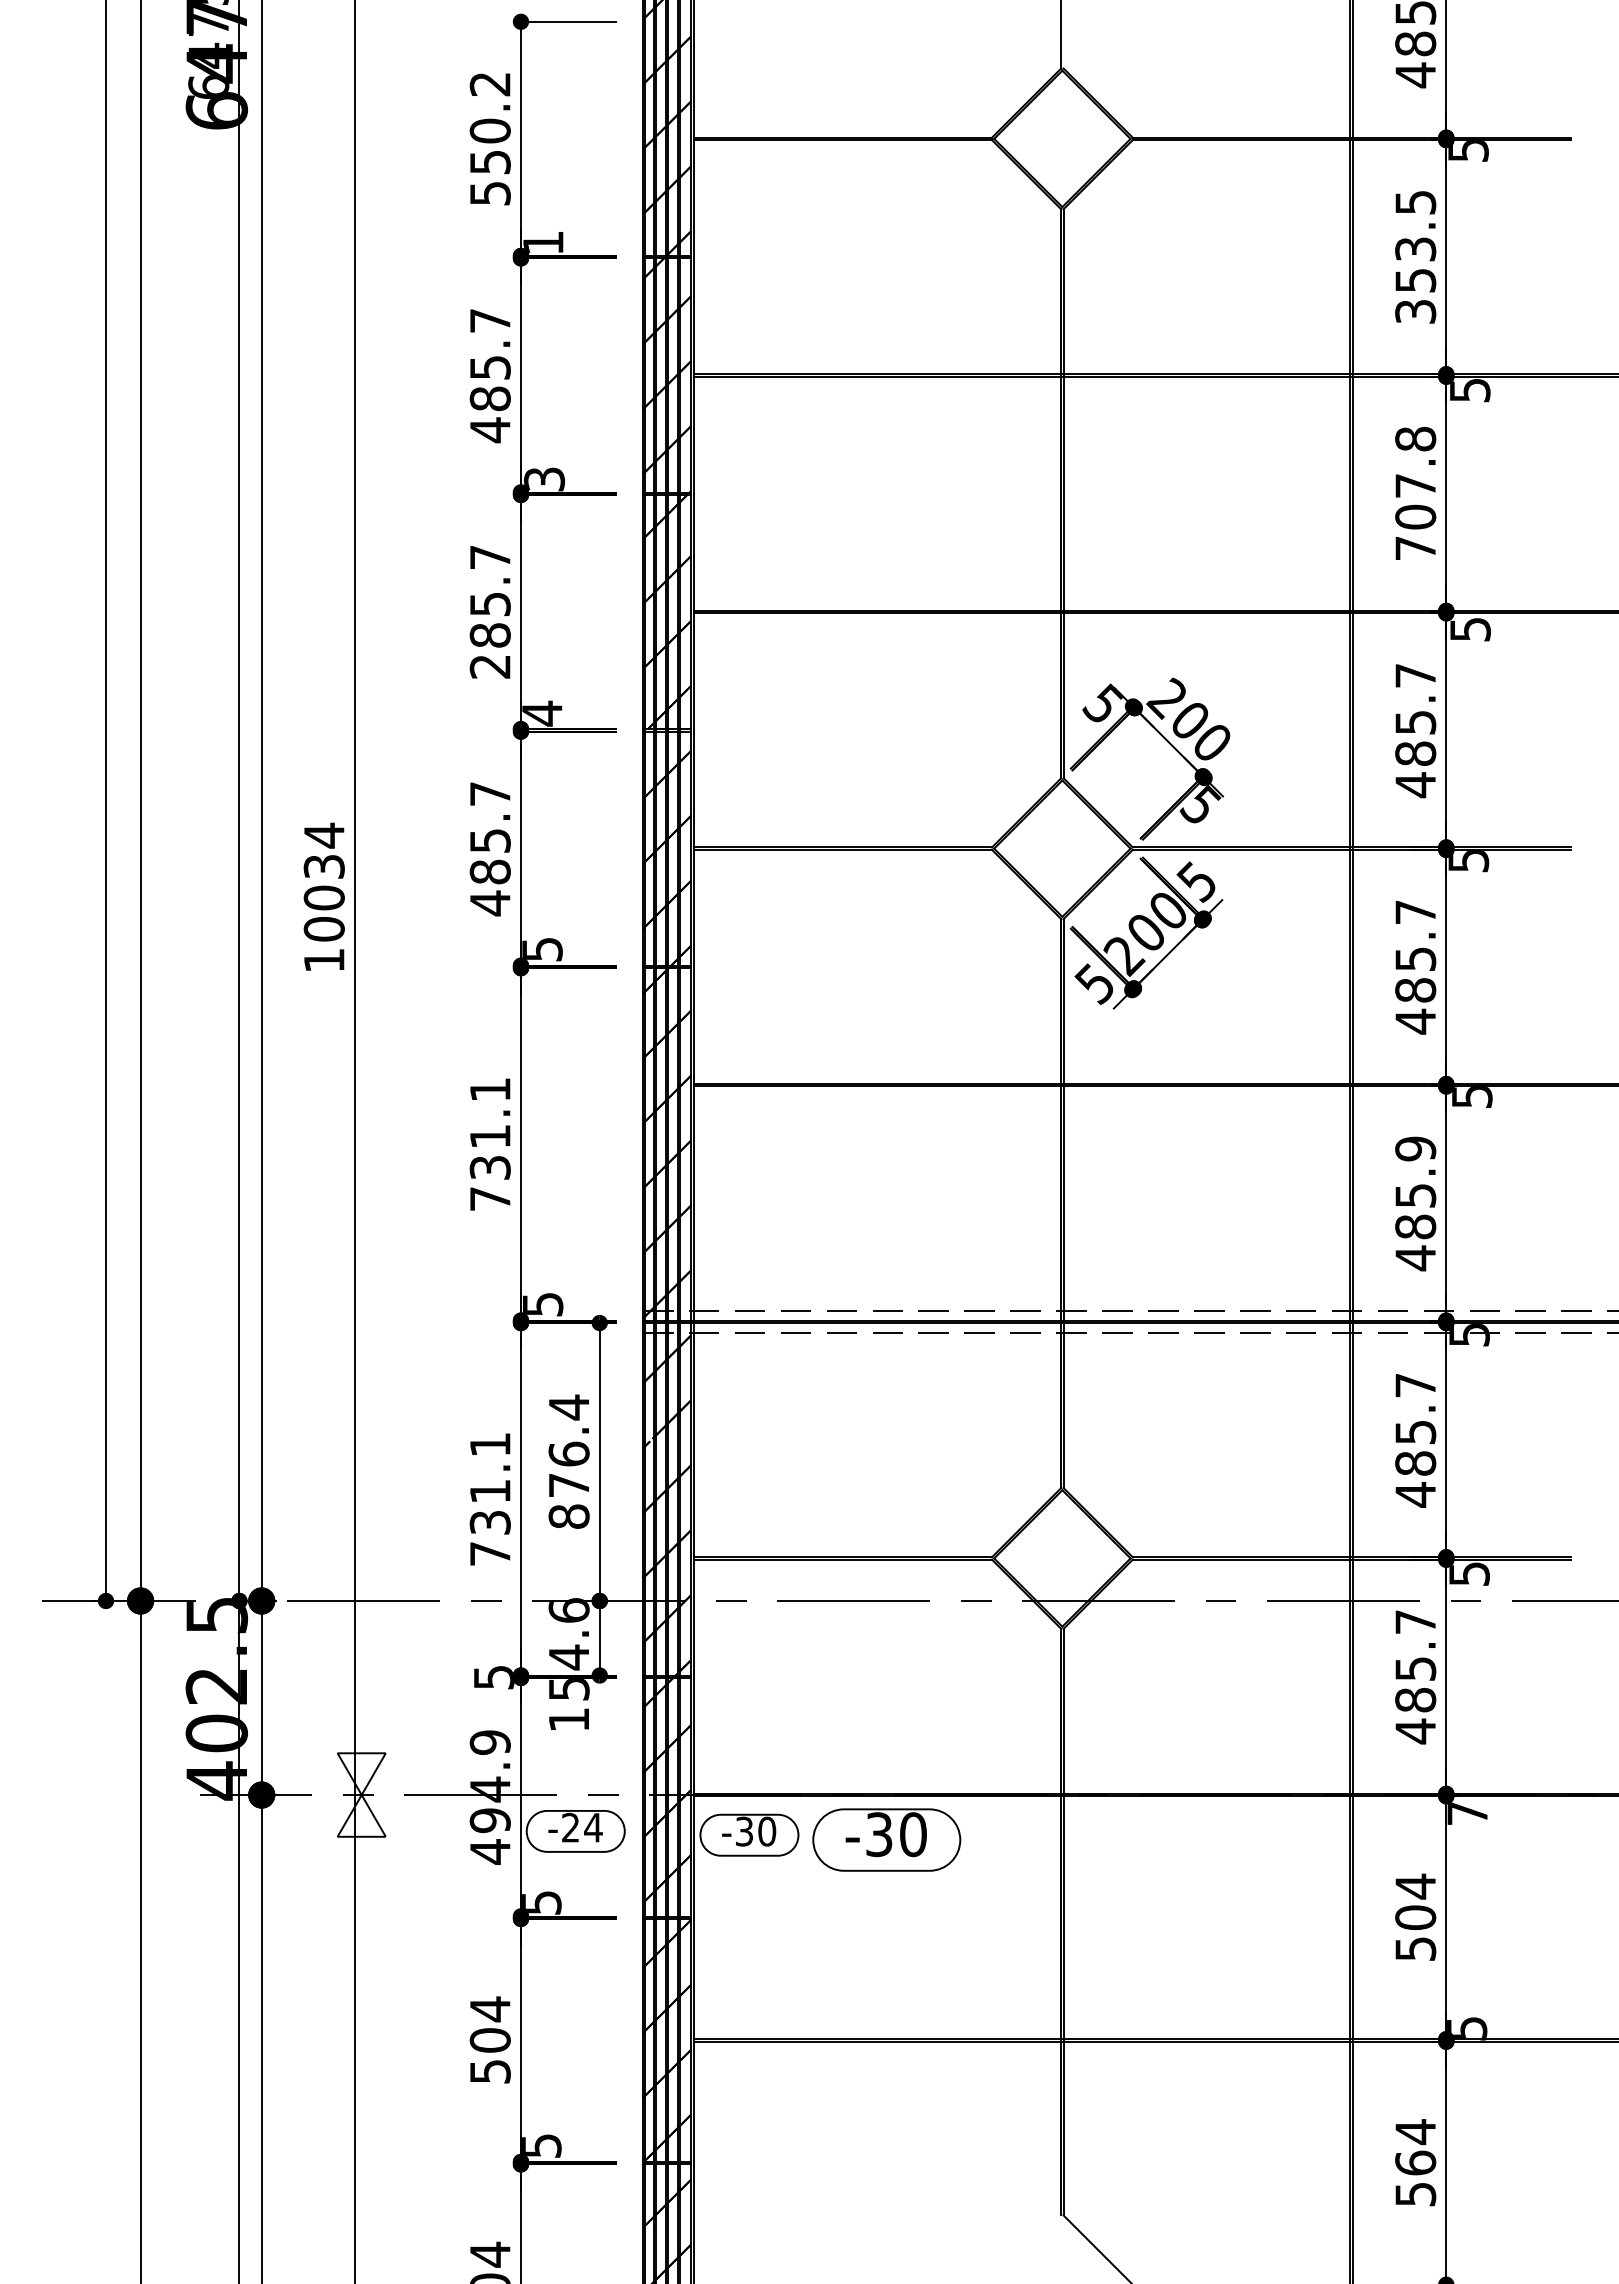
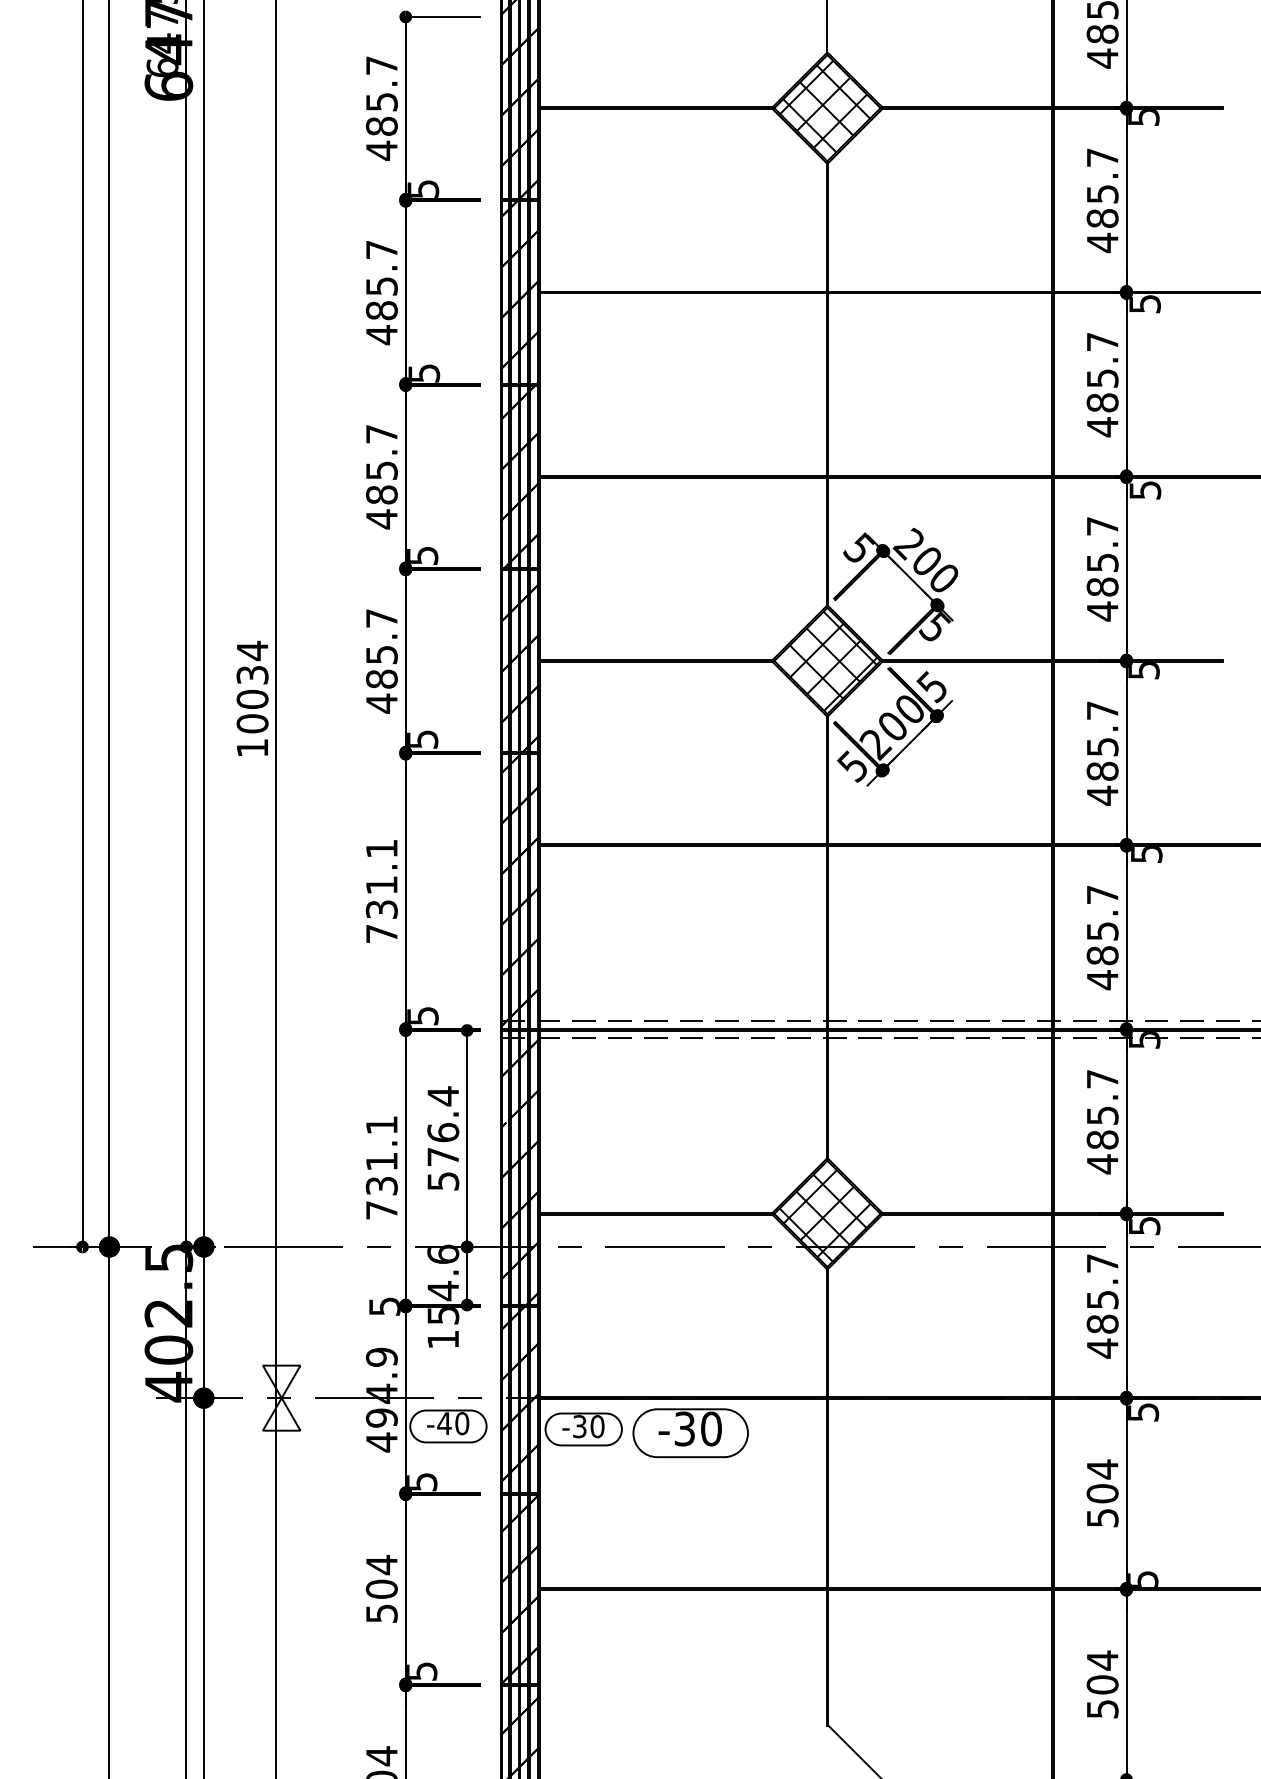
hatch: (1059, 136) -> (825, 106), added
text: (489, 139) -> (381, 108), 550.2 -> 485.7
text: (543, 242) -> (423, 188), 1 -> 5
text: (1415, 257) -> (1102, 200), 353.5 -> 485.7
text: (544, 478) -> (424, 372), 3 -> 5
text: (1415, 493) -> (1102, 384), 707.8 -> 485.7
text: (489, 666) -> (381, 519), 285.7 -> 485.7
text: (542, 713) -> (422, 555), 4 -> 5
hatch: (1070, 848) -> (833, 660), added
text: (1415, 1148) -> (1102, 894), 485.9 -> 485.7
text: (568, 1516) -> (442, 1181), 876.4 -> 576.4
hatch: (1059, 1560) -> (825, 1215), added
text: (1467, 1813) -> (1143, 1412), 7 -> 5
text: (581, 1827) -> (452, 1423), -24 -> -40
text: (1415, 2162) -> (1102, 1684), 564 -> 504

